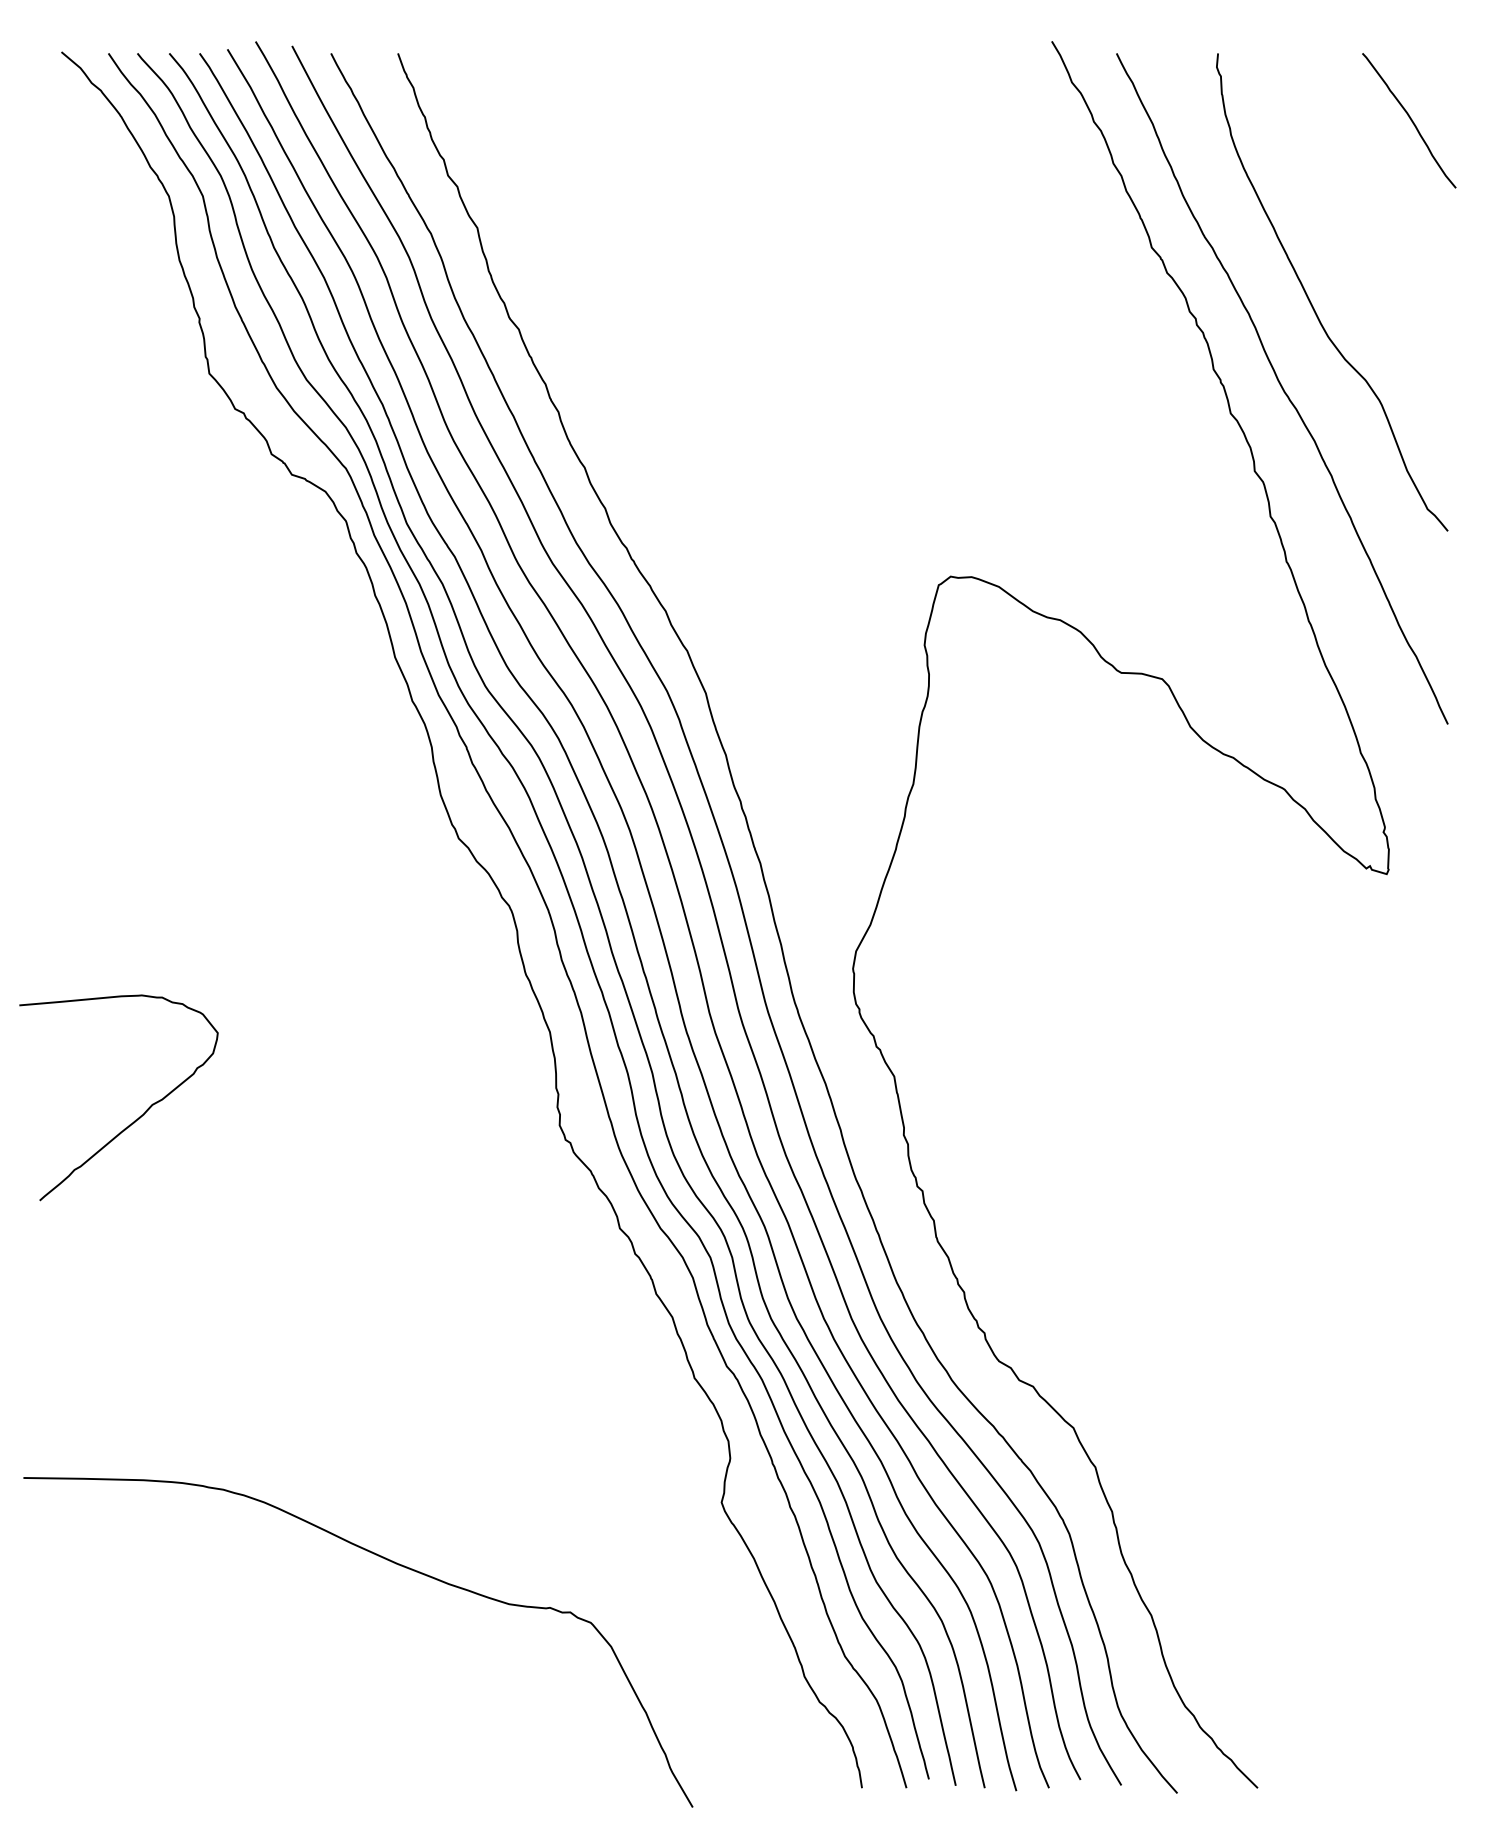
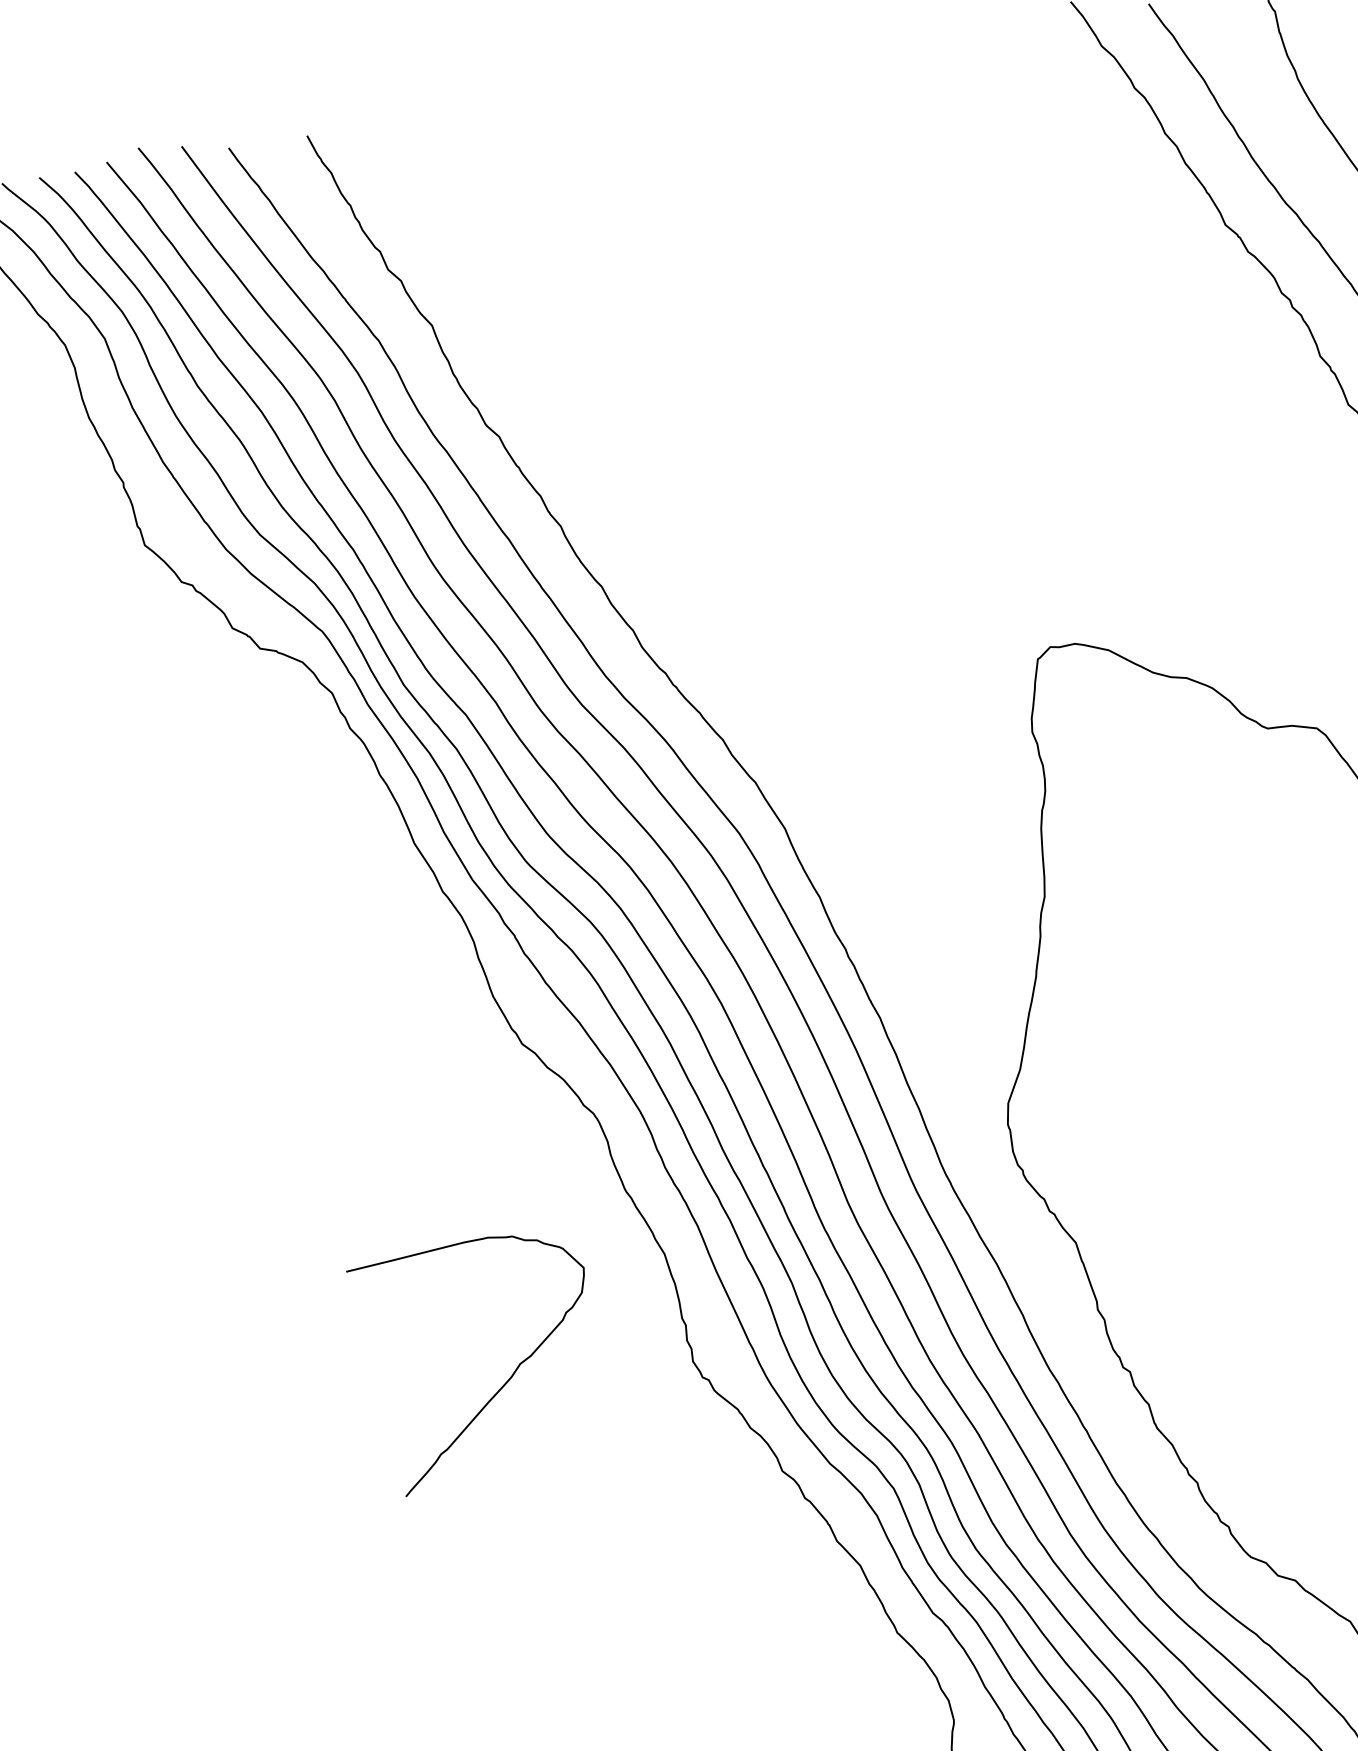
curve: (134, 1120) -> (502, 1385), moved

